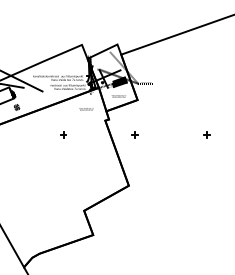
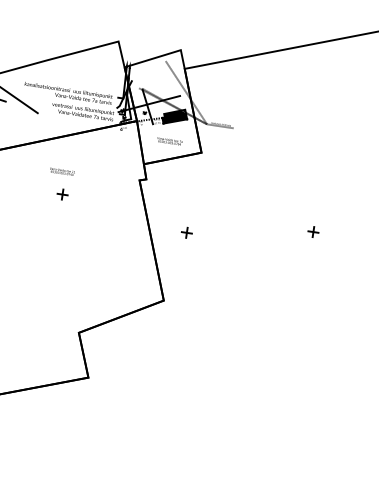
text: (86, 109) -> (62, 172), moved
part: (134, 134) -> (185, 231), moved

